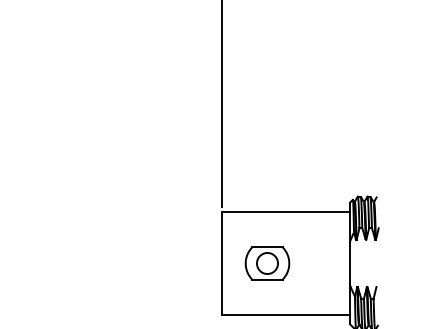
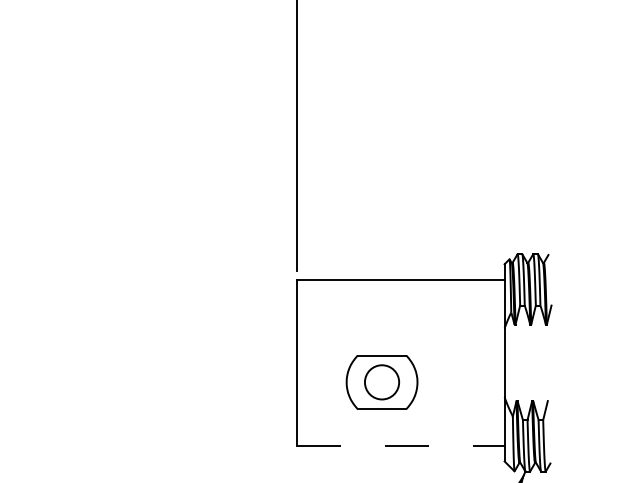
part: (267, 263) -> (382, 382), moved
line: (286, 314) -> (401, 445), solid -> dashed

